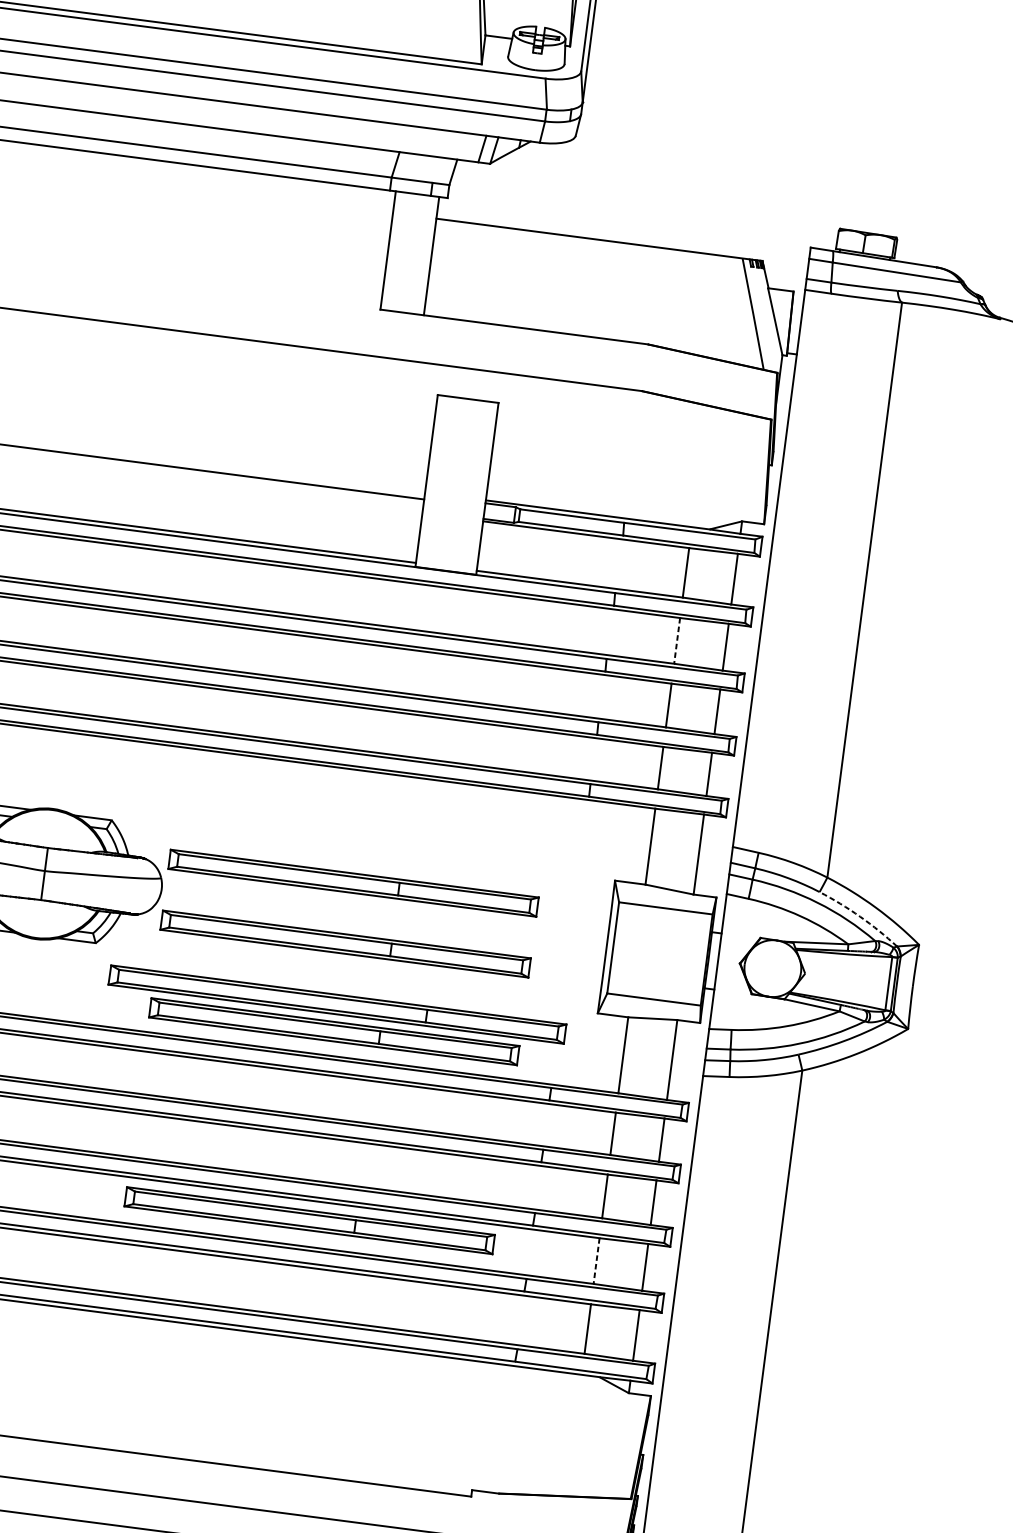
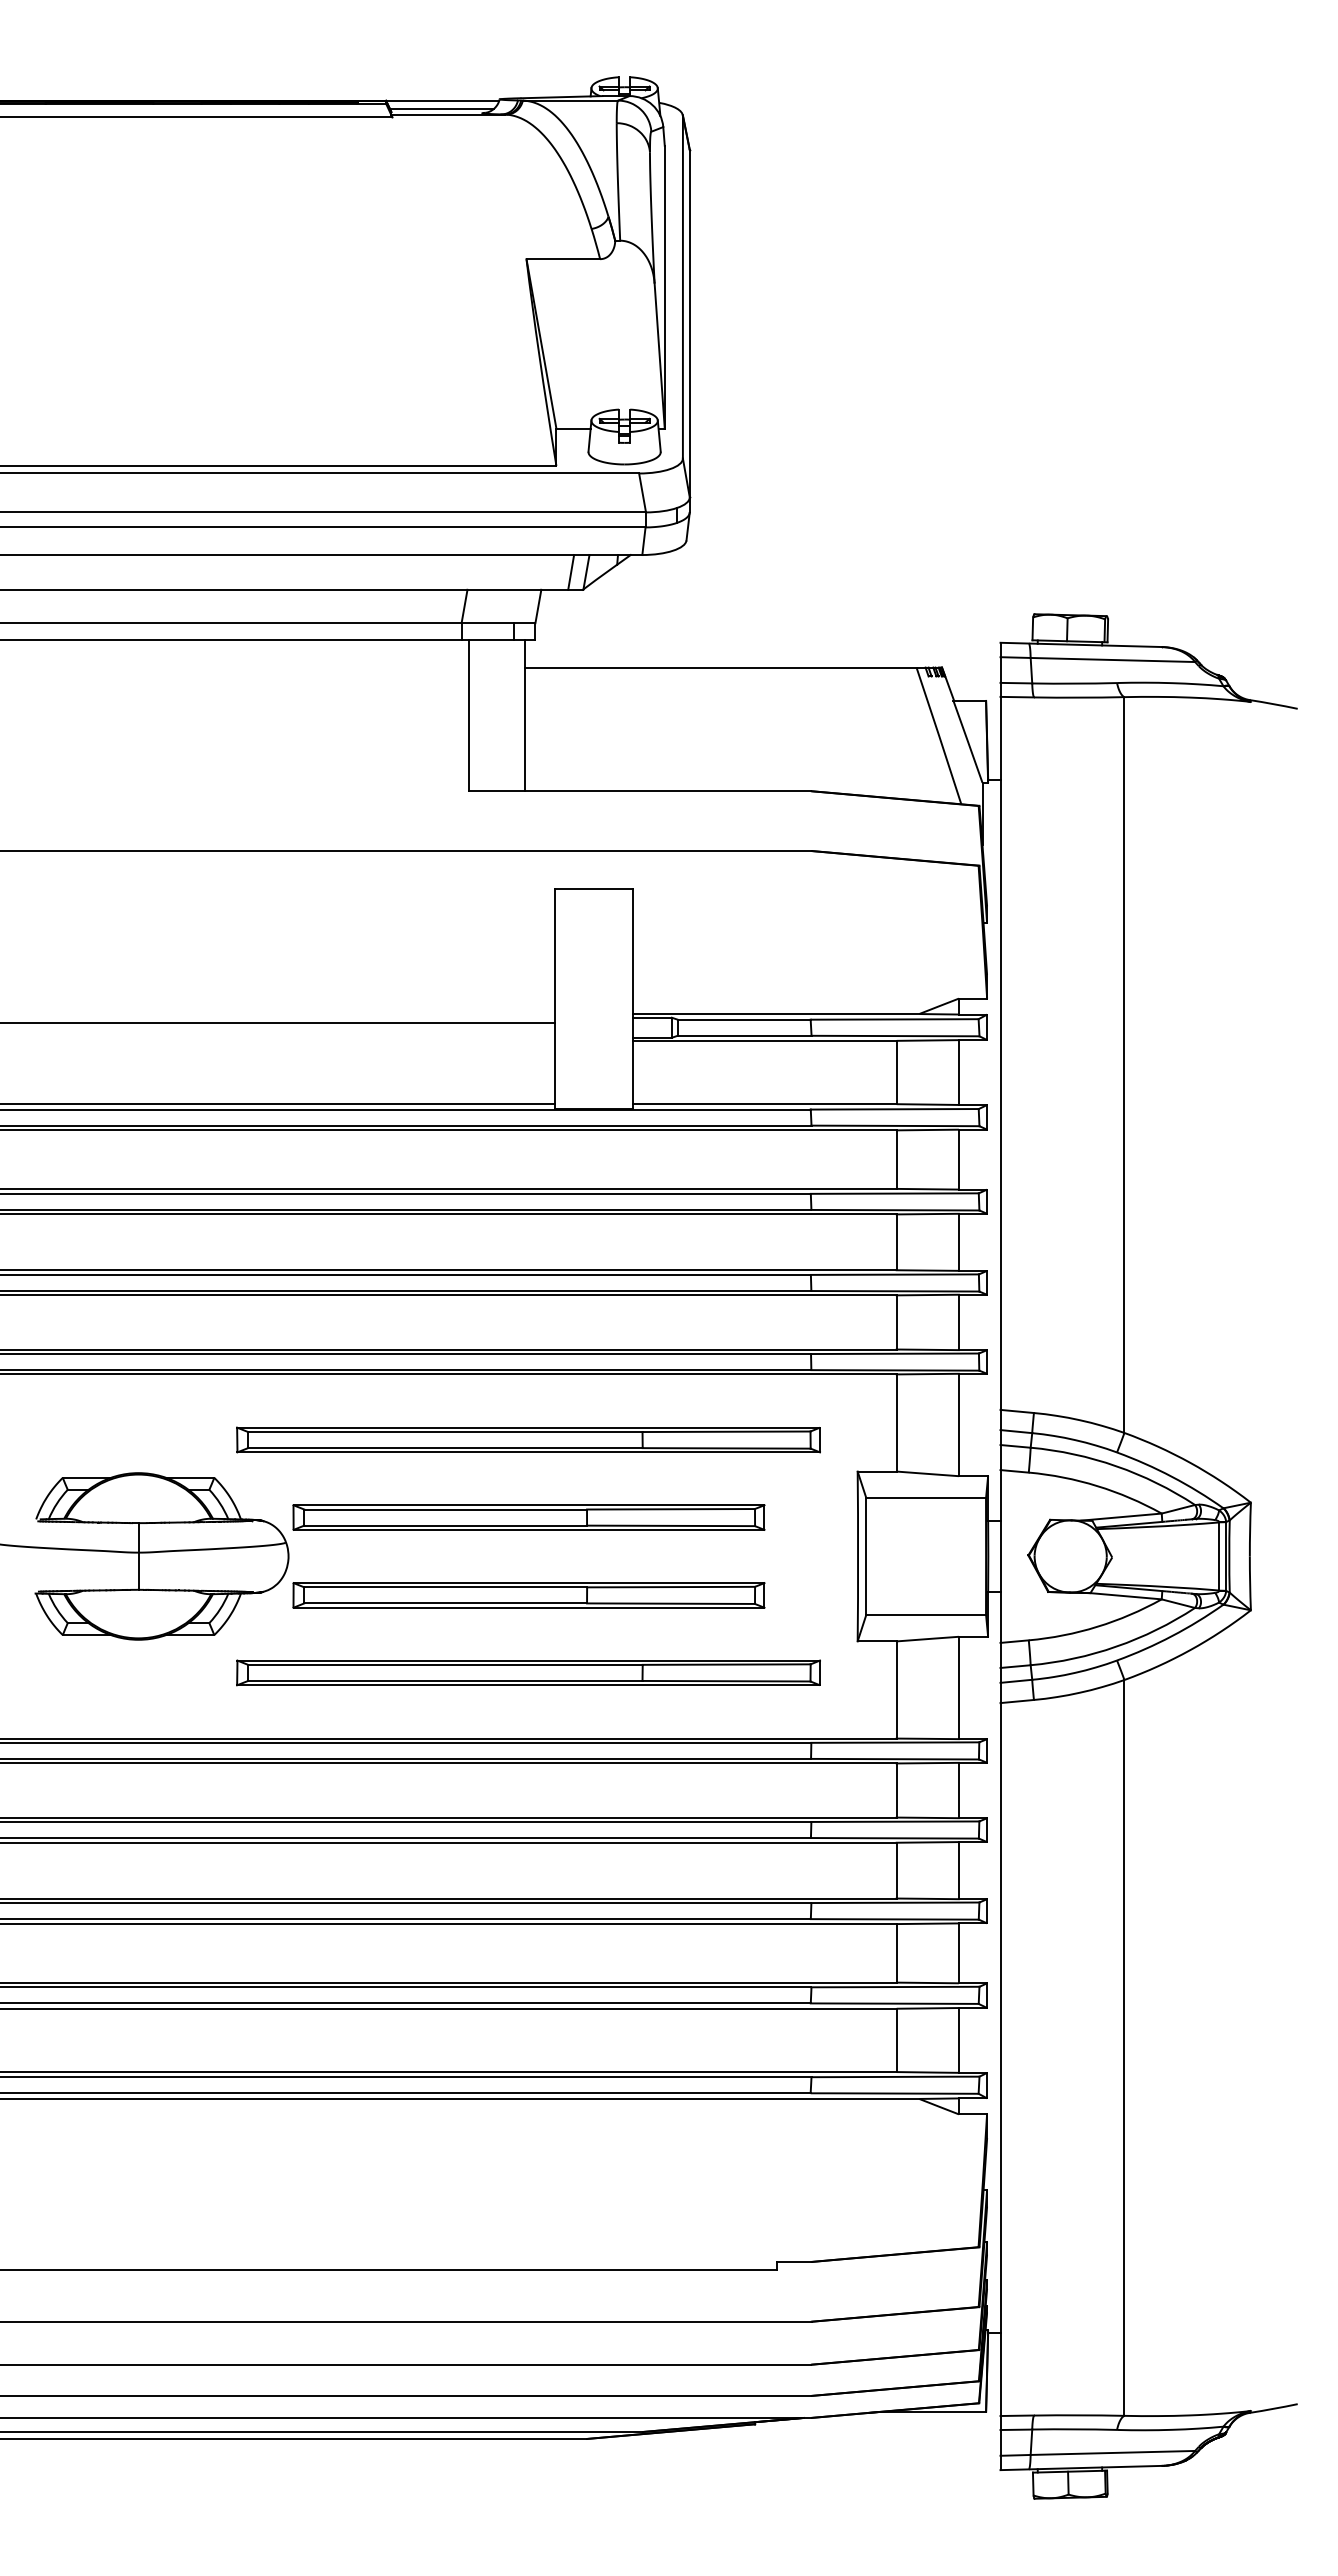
line: (676, 641) -> (896, 1160), dashed -> solid
part: (361, 822) -> (528, 1439), added
arc: (860, 916) -> (1172, 1476), dashed -> solid
part: (333, 1031) -> (528, 1707), removed
part: (309, 1220) -> (528, 1949), removed
line: (596, 1261) -> (896, 1953), dashed -> solid

